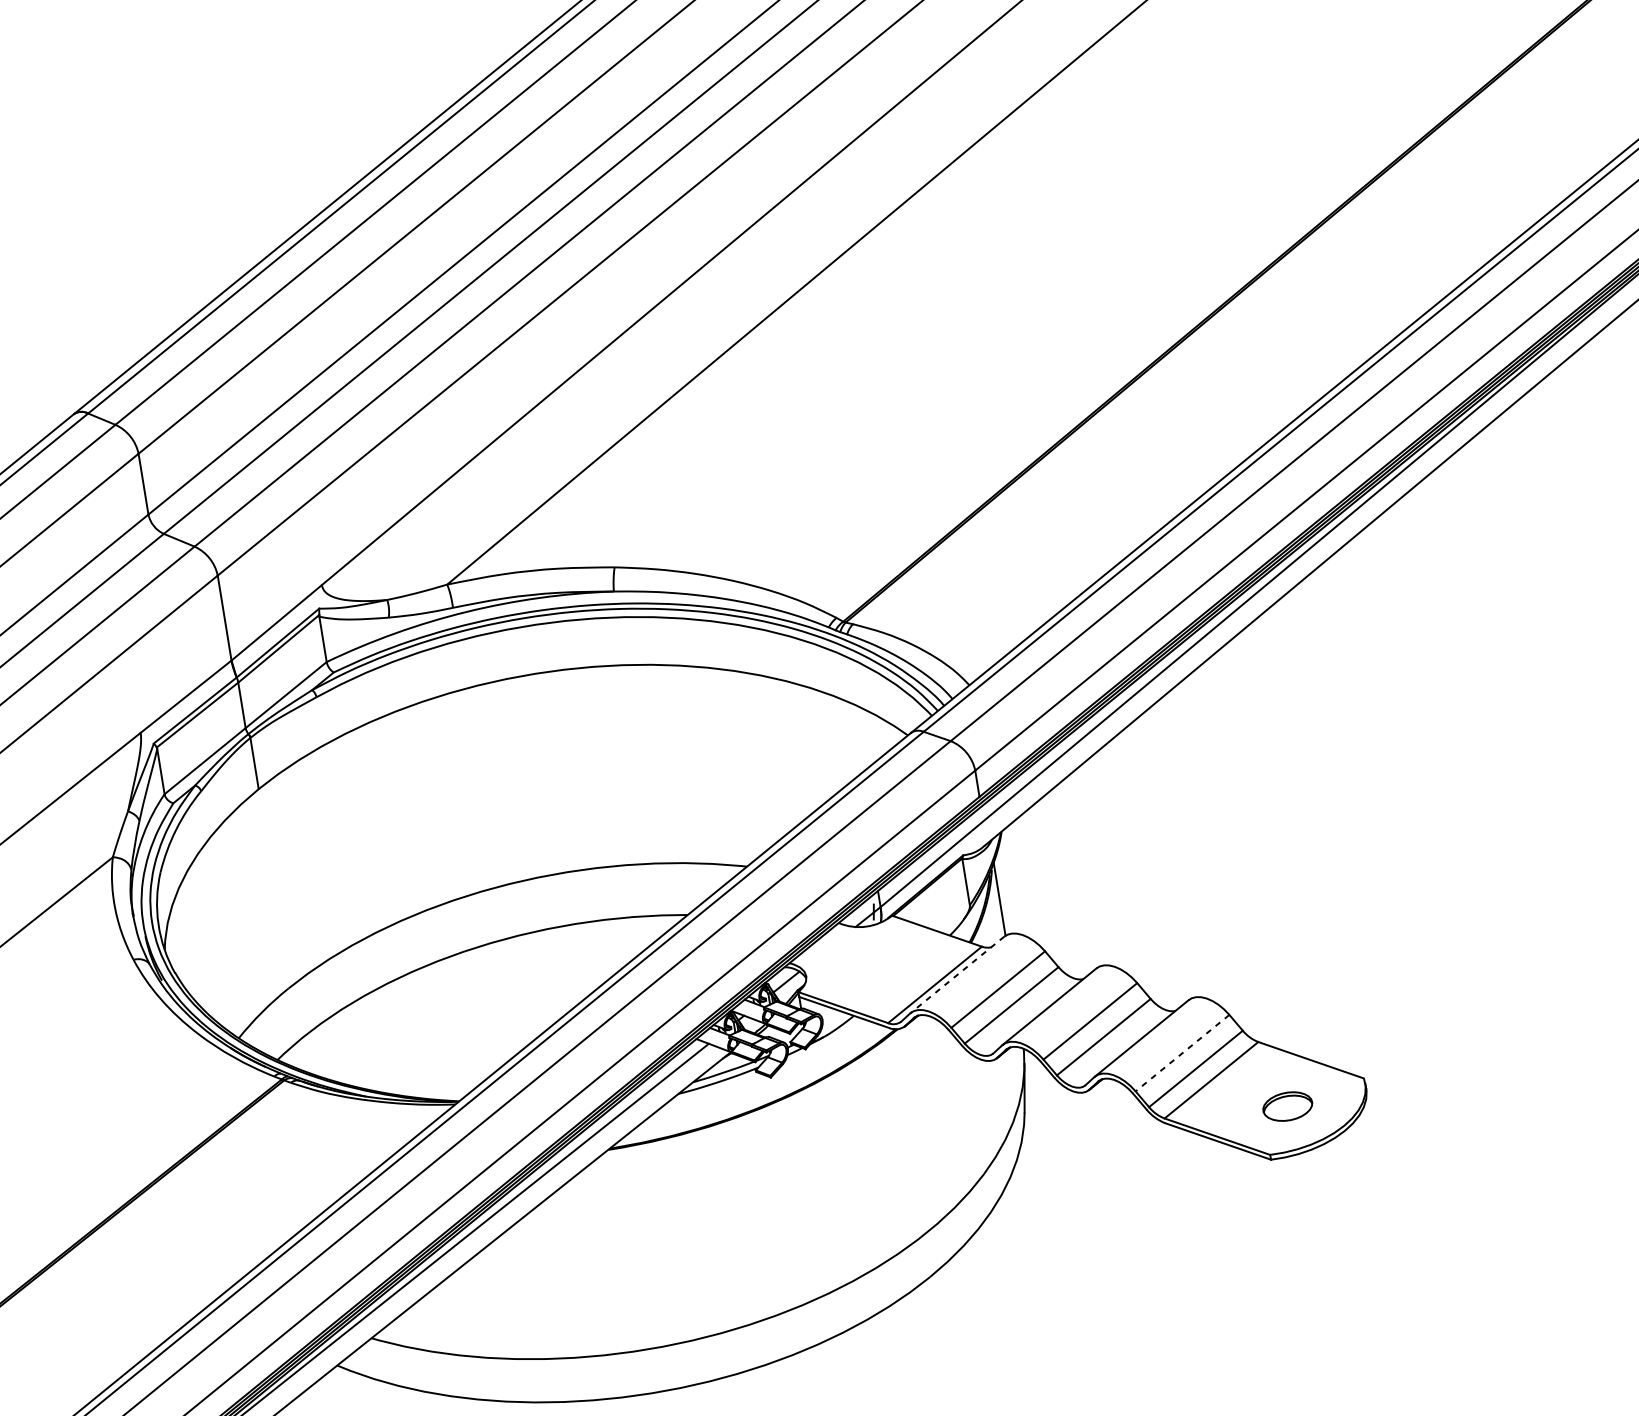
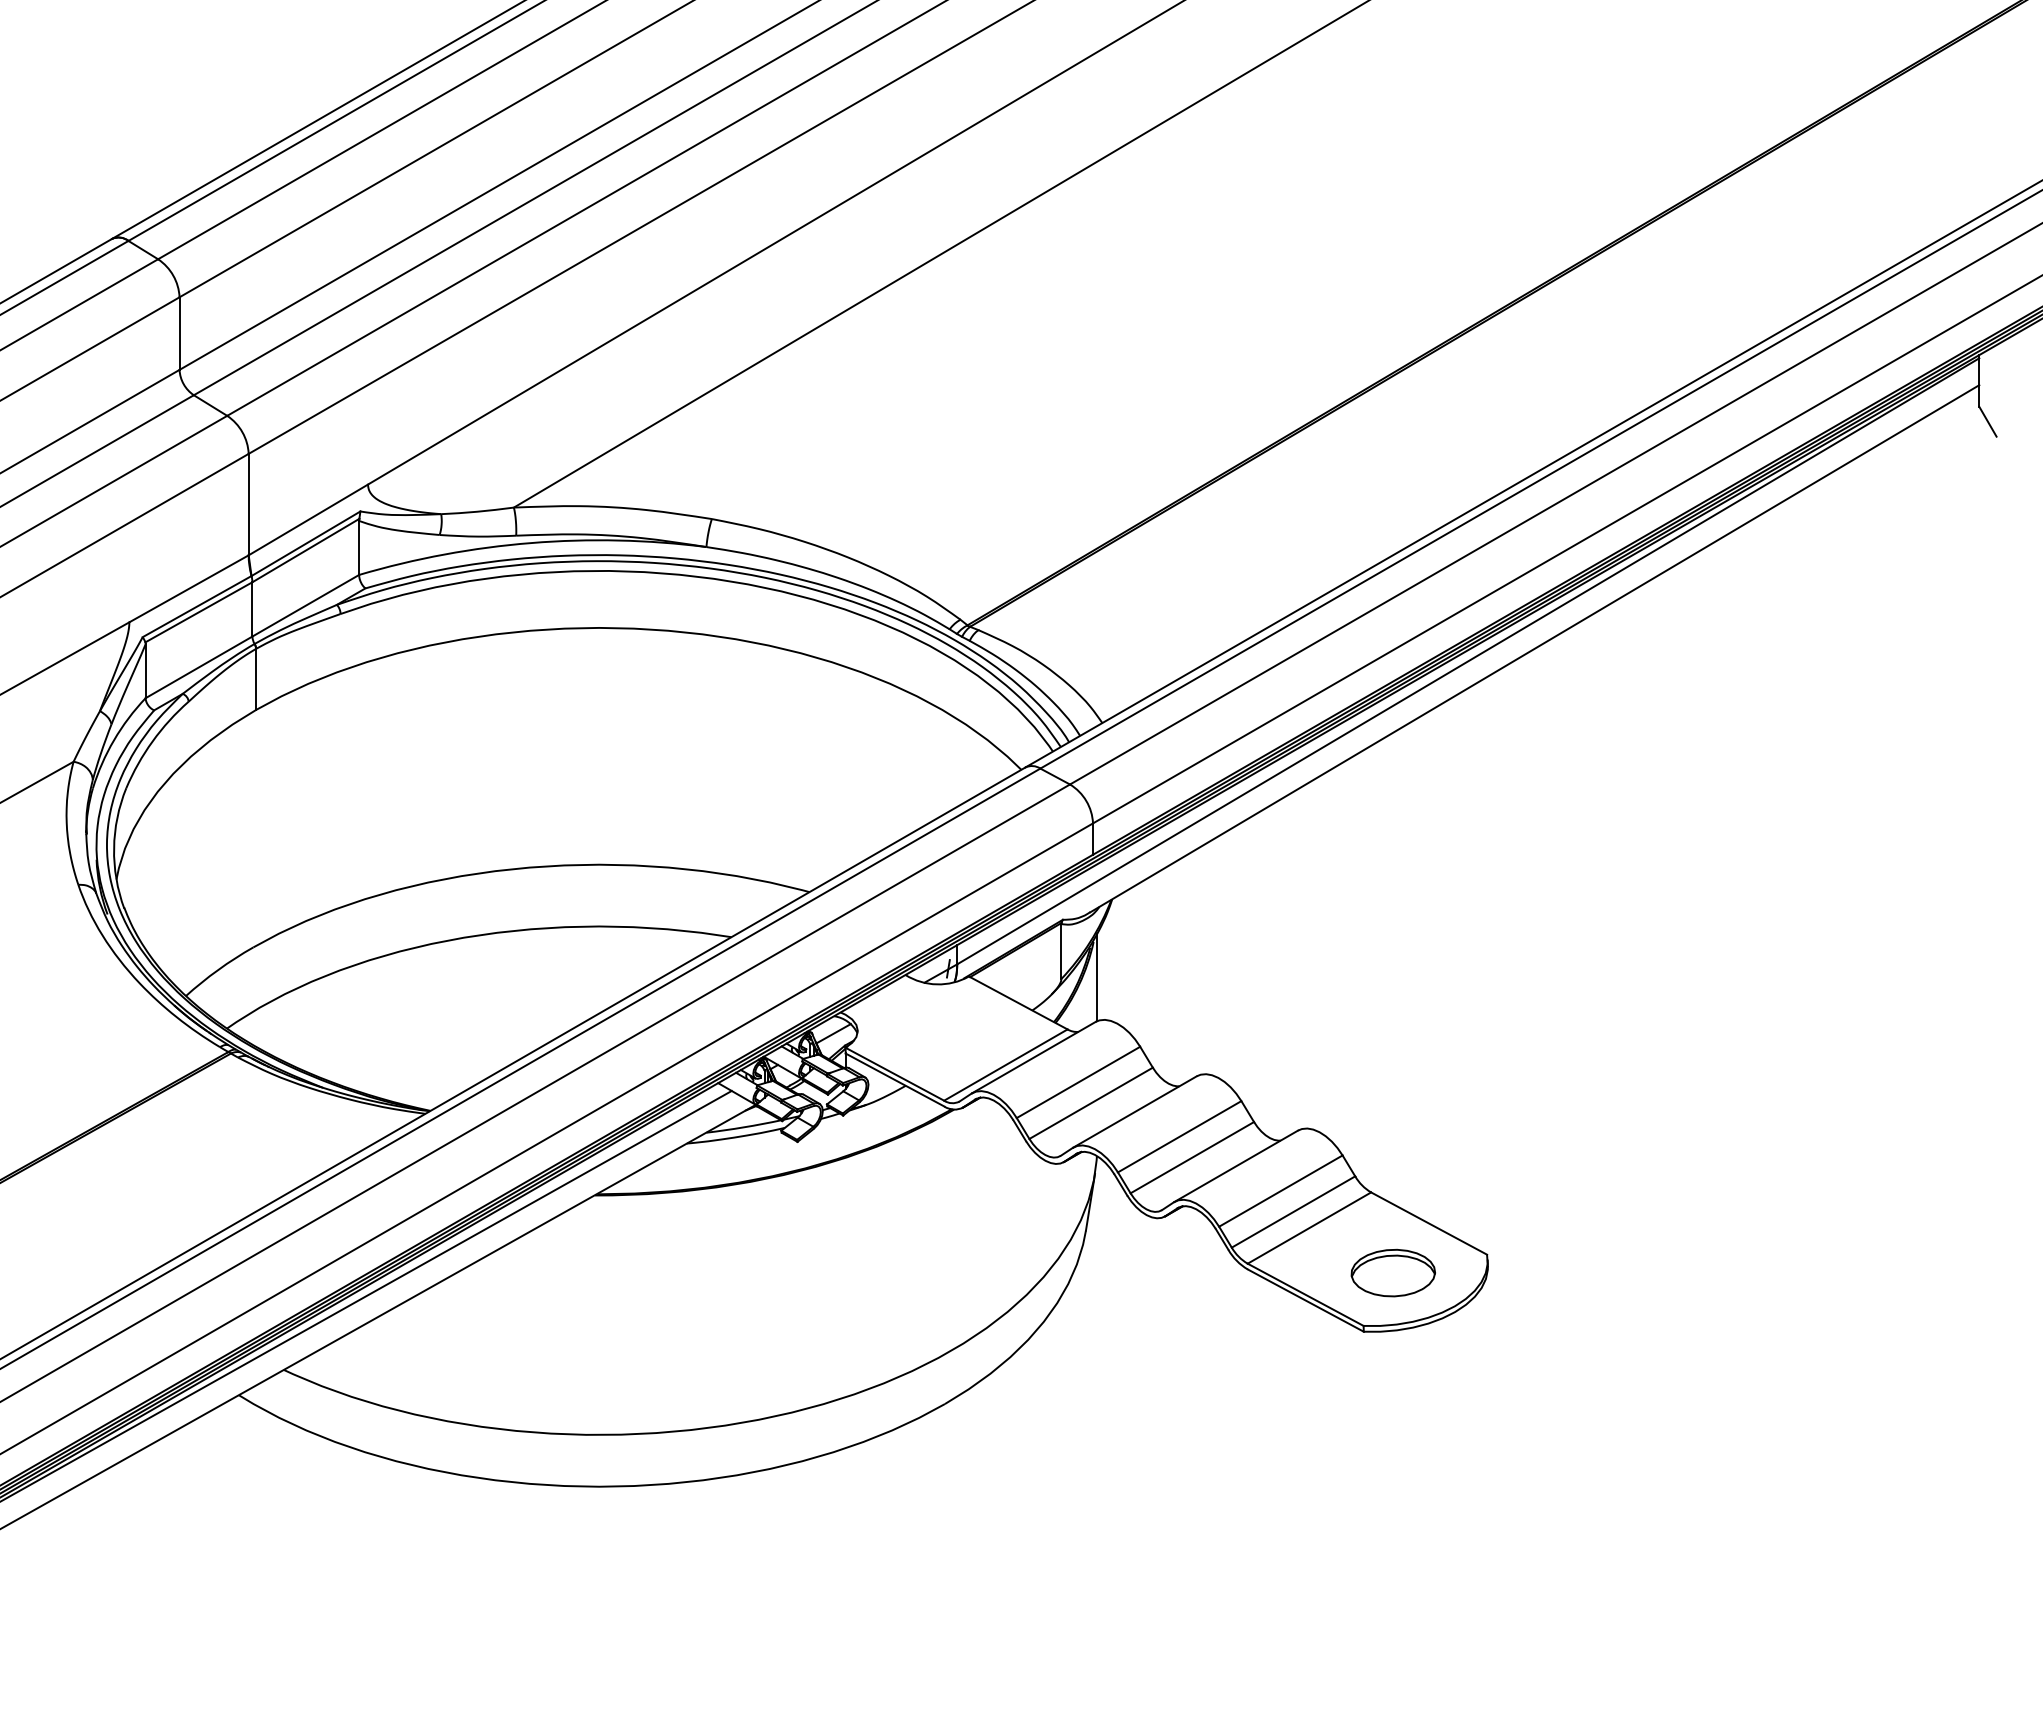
line: (957, 974) -> (1033, 1057), dashed -> solid
line: (1182, 1053) -> (1280, 1191), dashed -> solid
part: (1287, 1106) -> (1392, 1272), size x1.43

